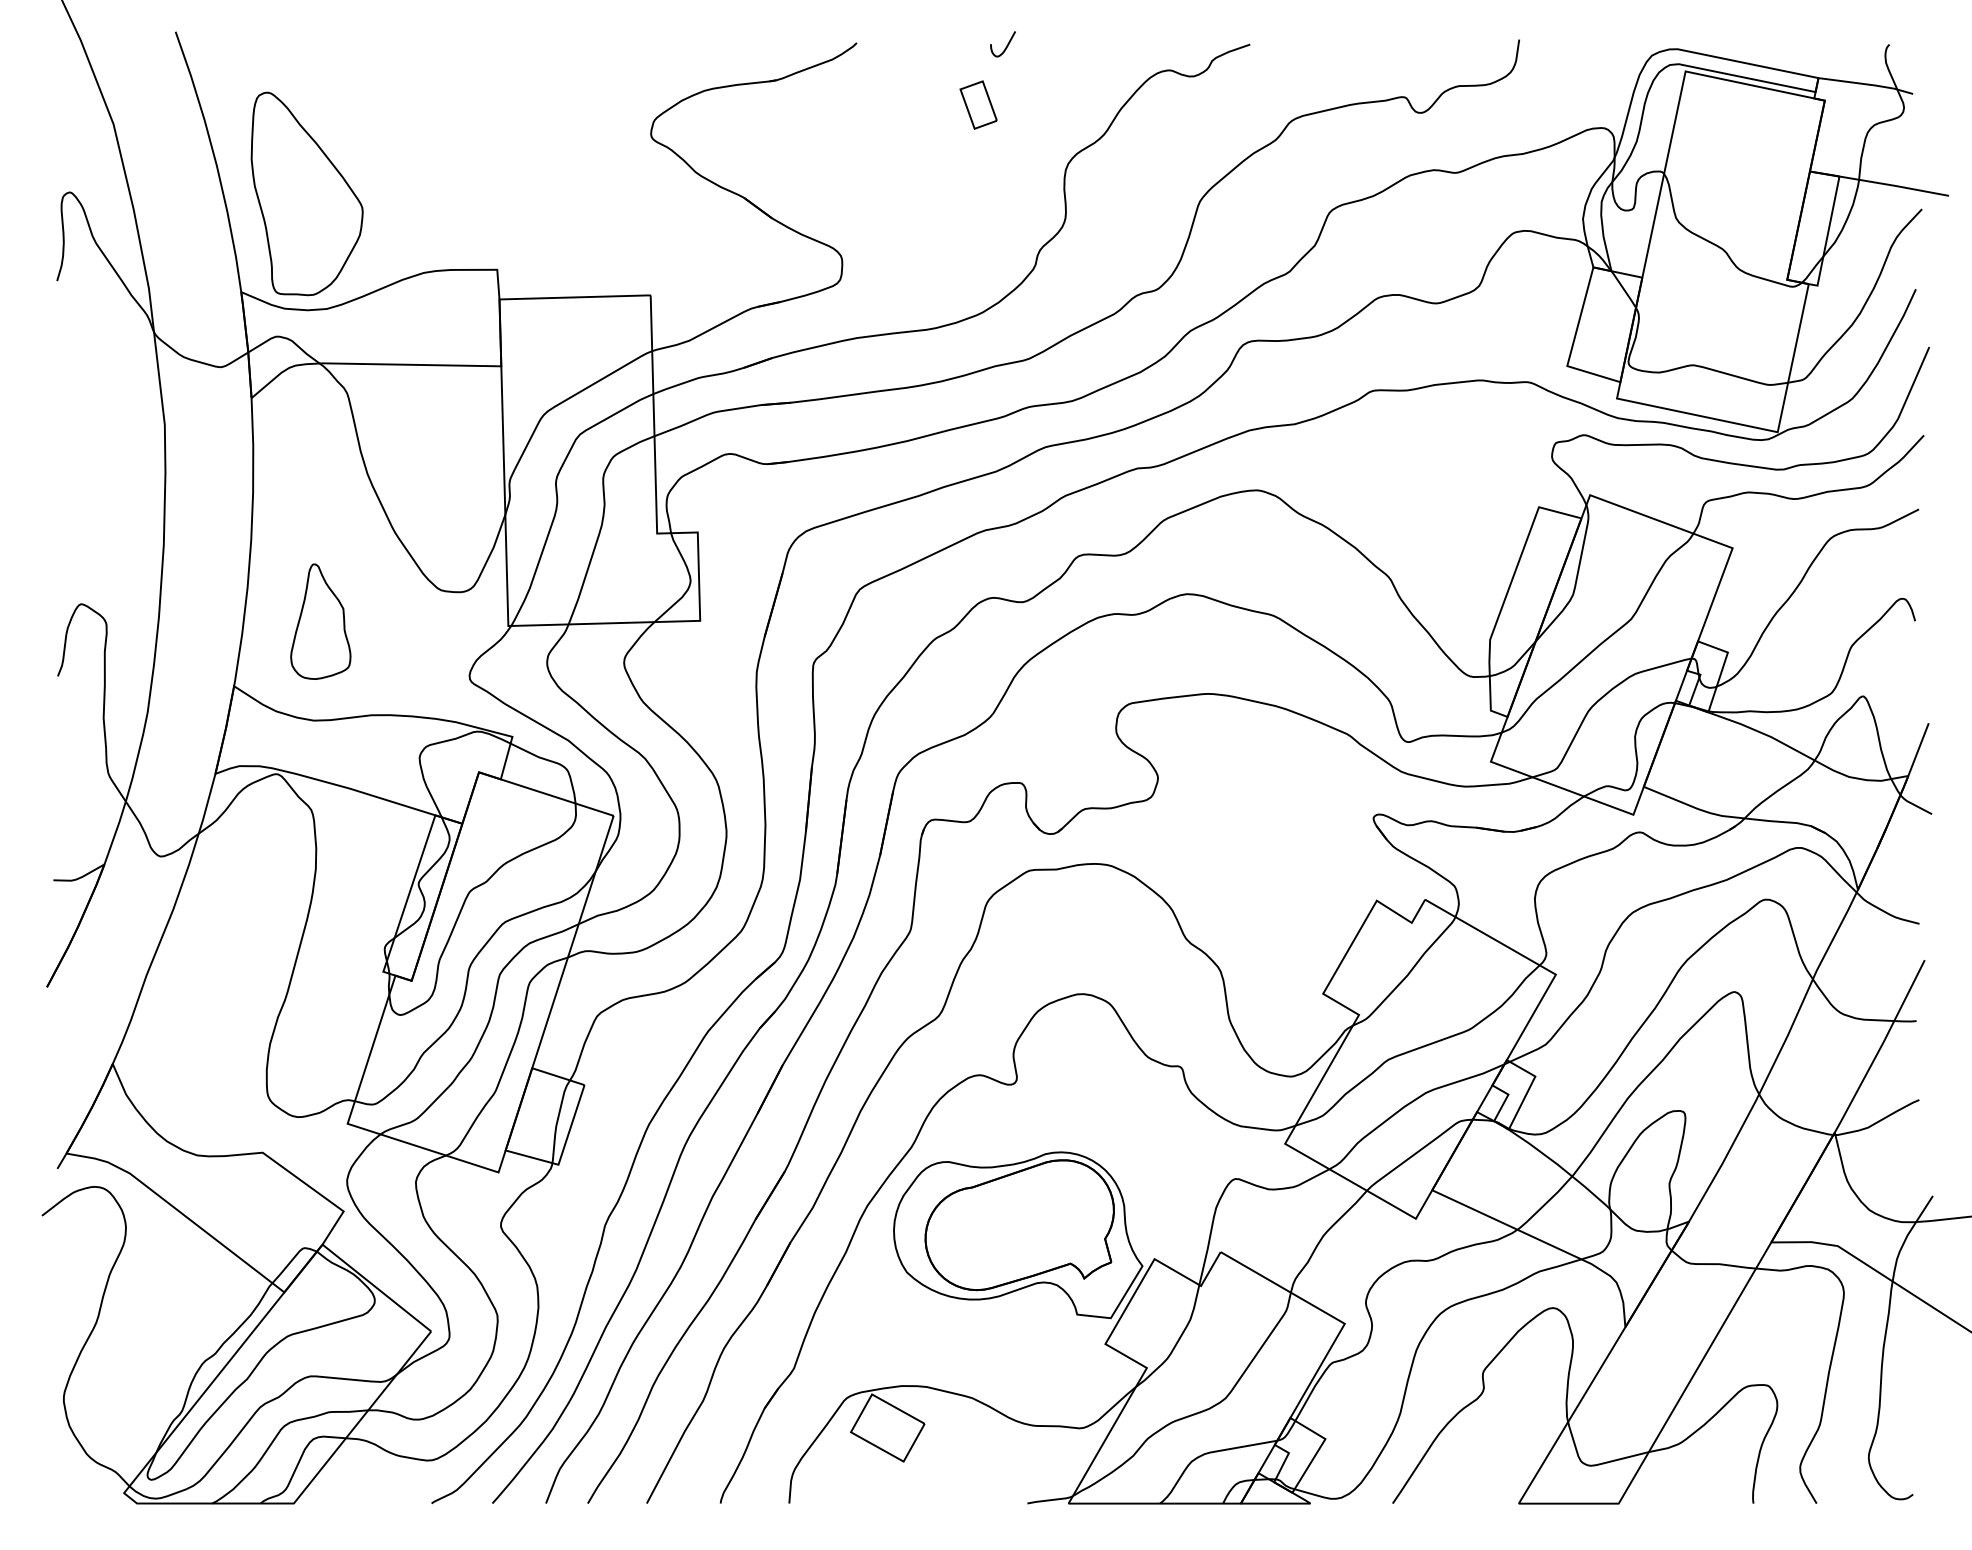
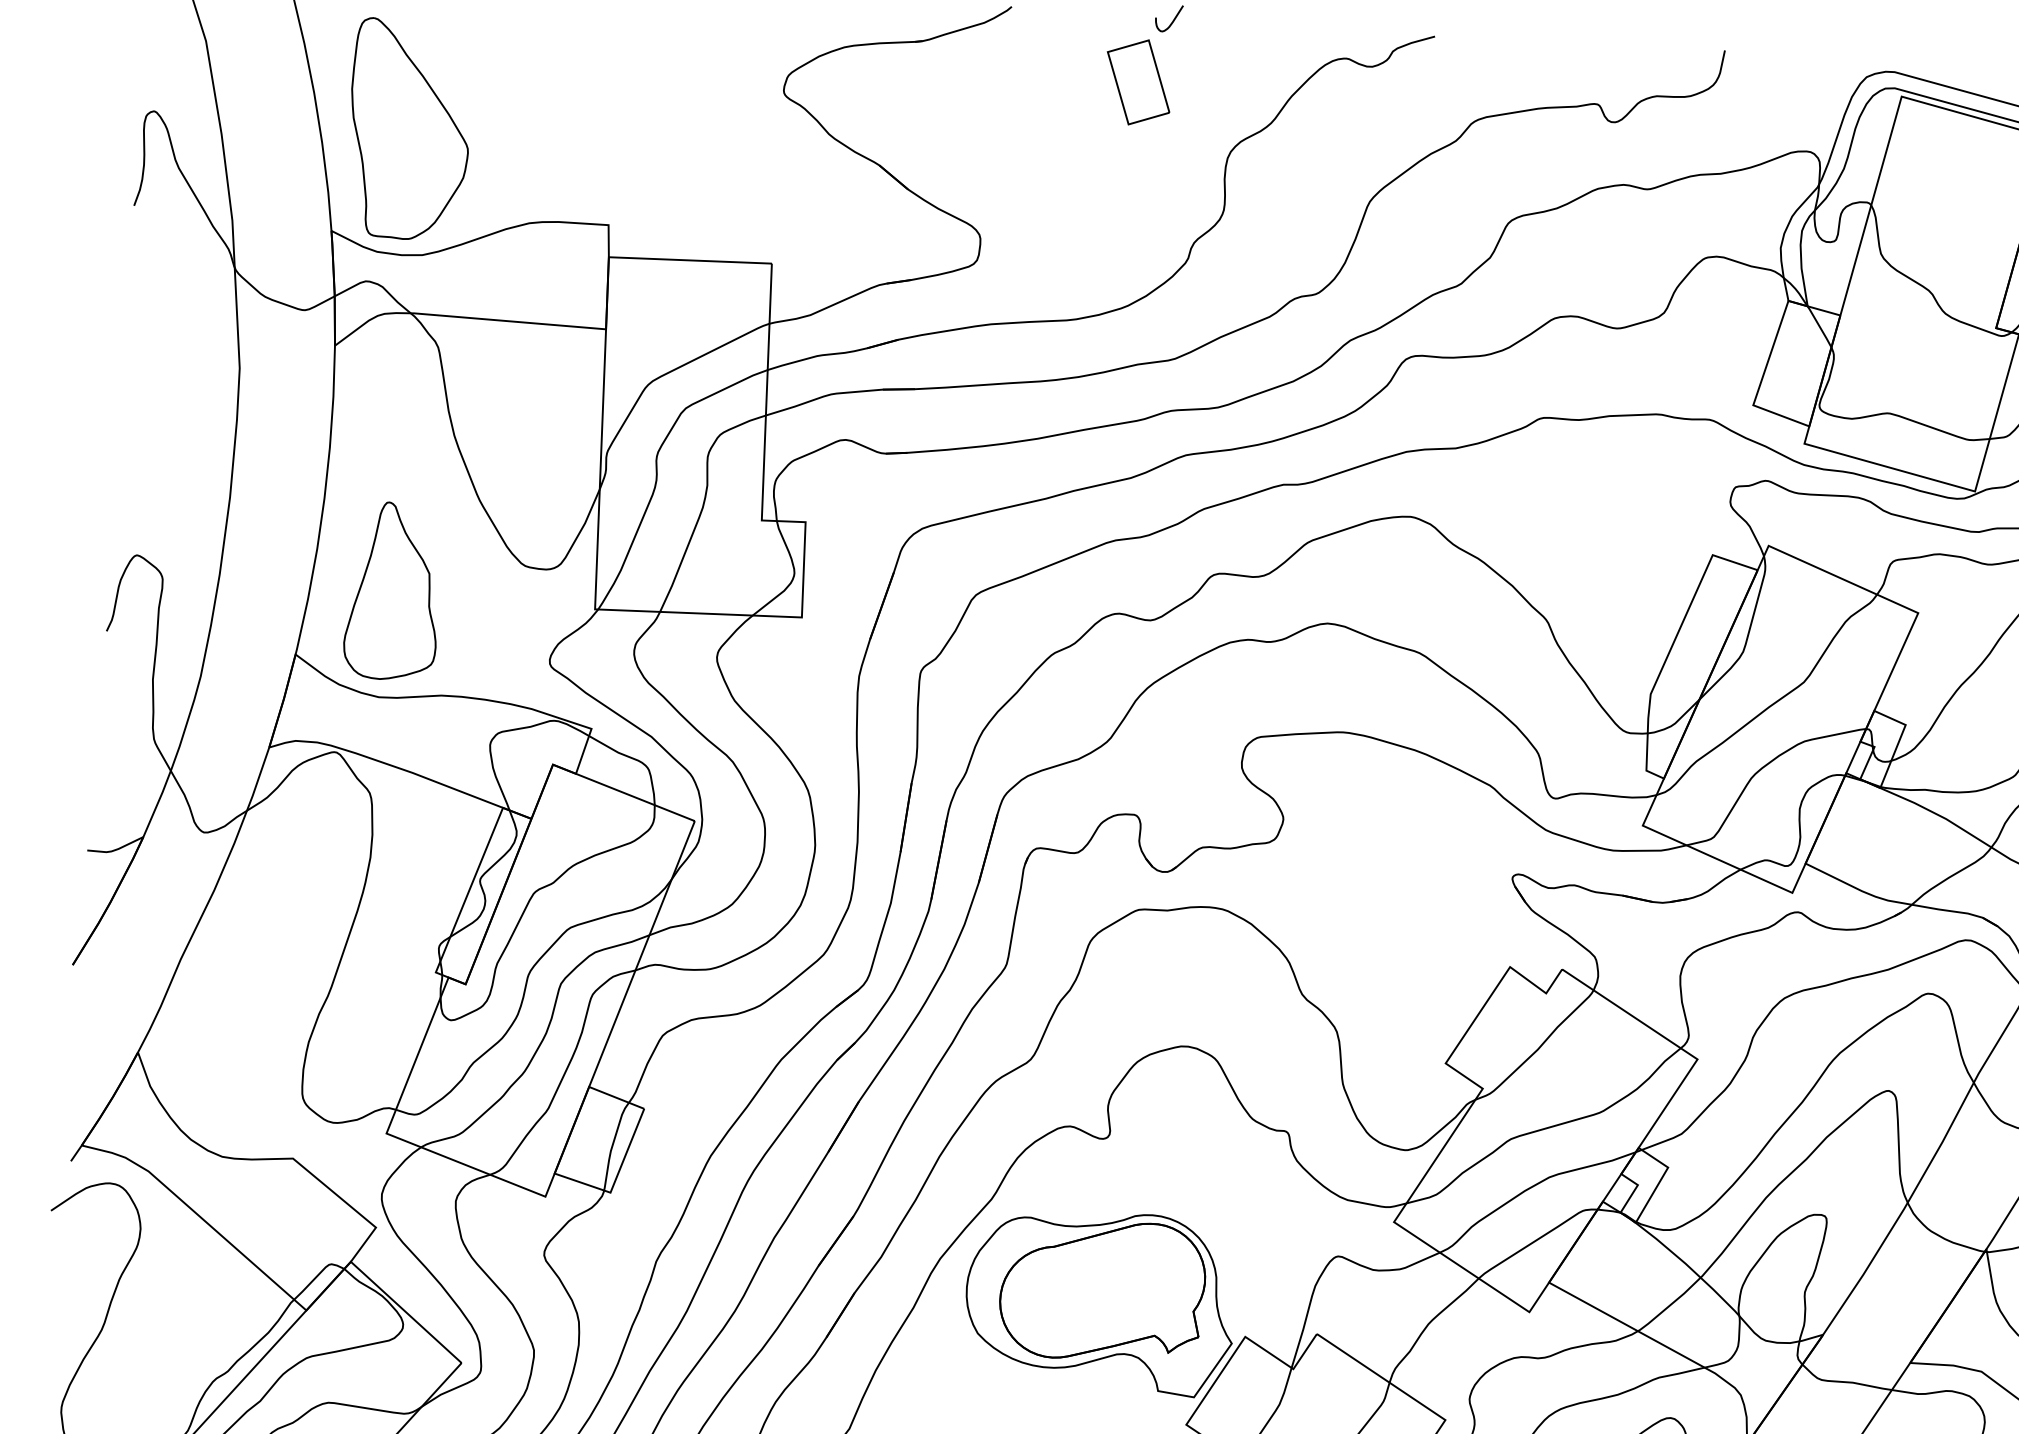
part: (978, 104) -> (1138, 81), size x1.67
part: (320, 621) -> (393, 591), size x1.43

